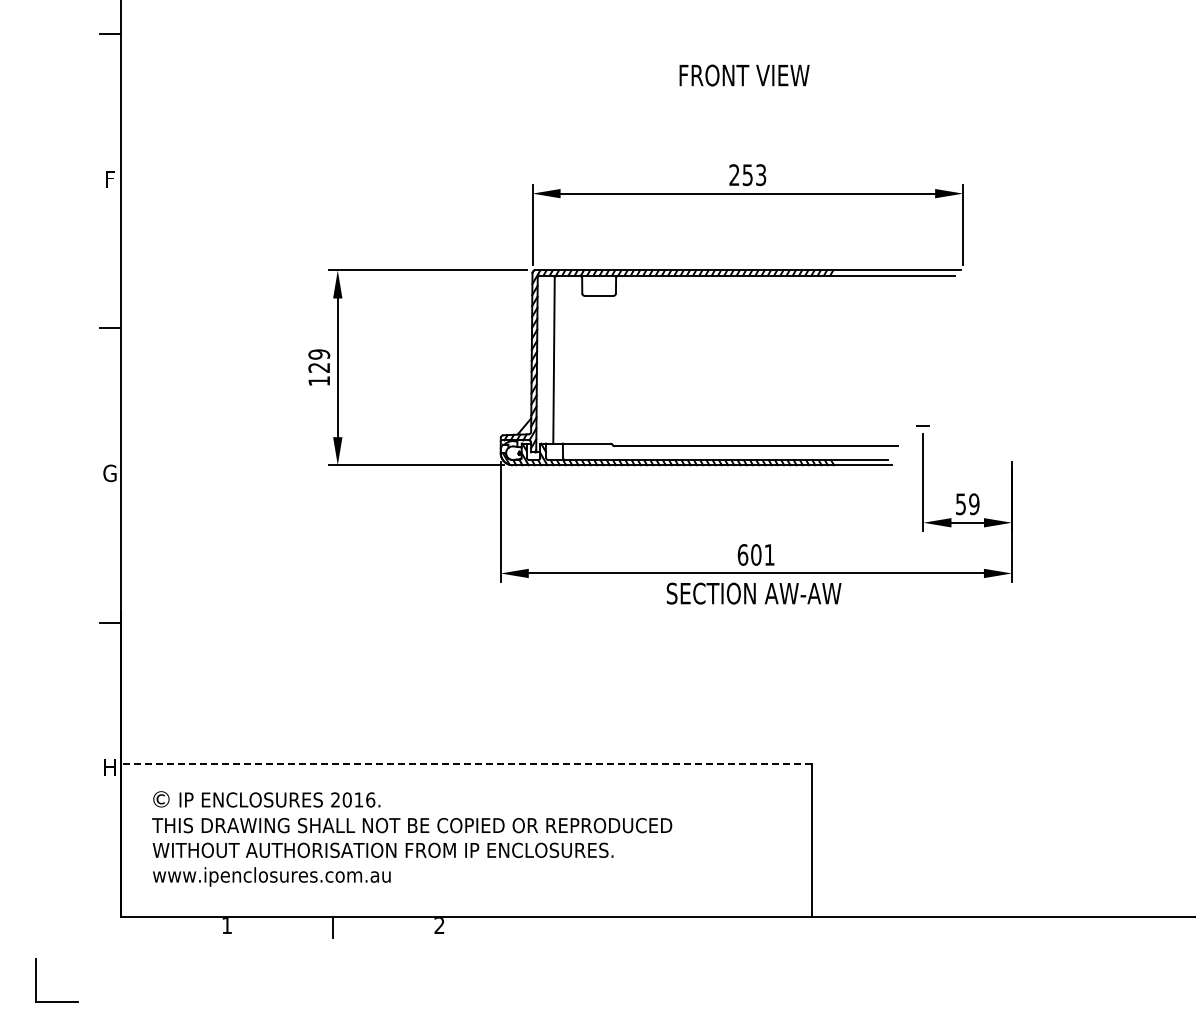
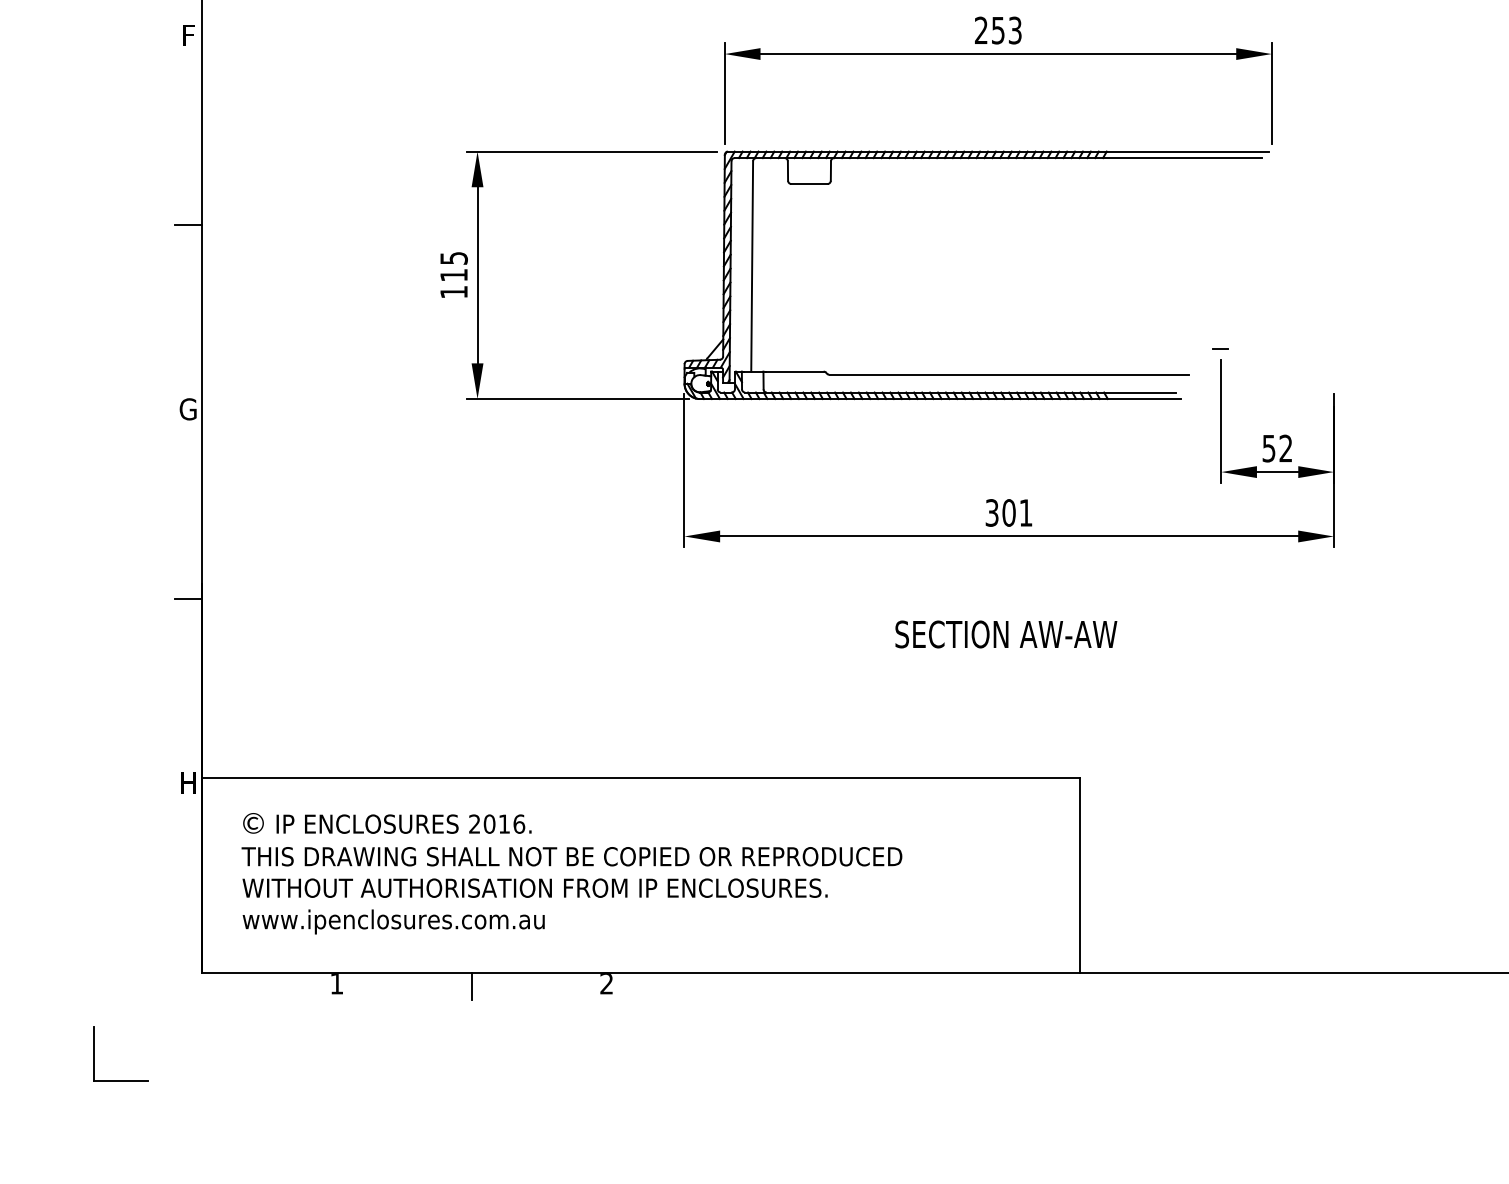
text: (318, 360) -> (453, 265), 129 -> 115
text: (974, 504) -> (1286, 448), 59 -> 52
text: (742, 554) -> (991, 512), 601 -> 301
text: (753, 593) -> (1005, 634), moved
line: (466, 763) -> (641, 777), dashed -> solid

